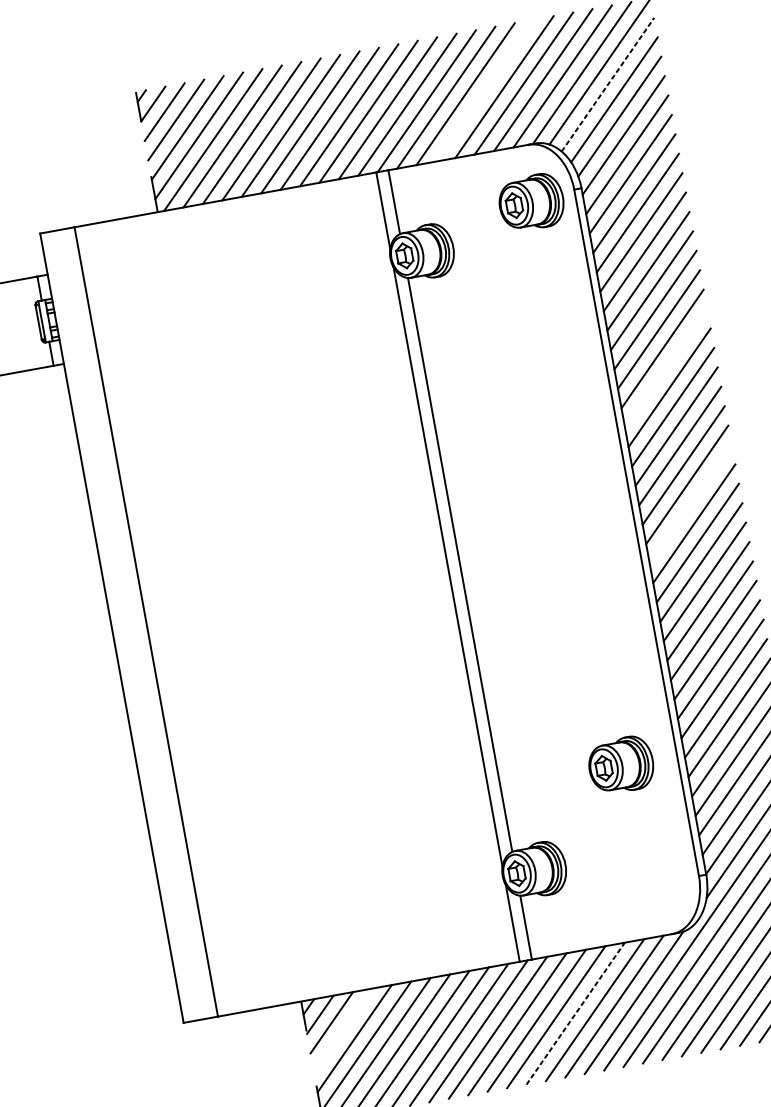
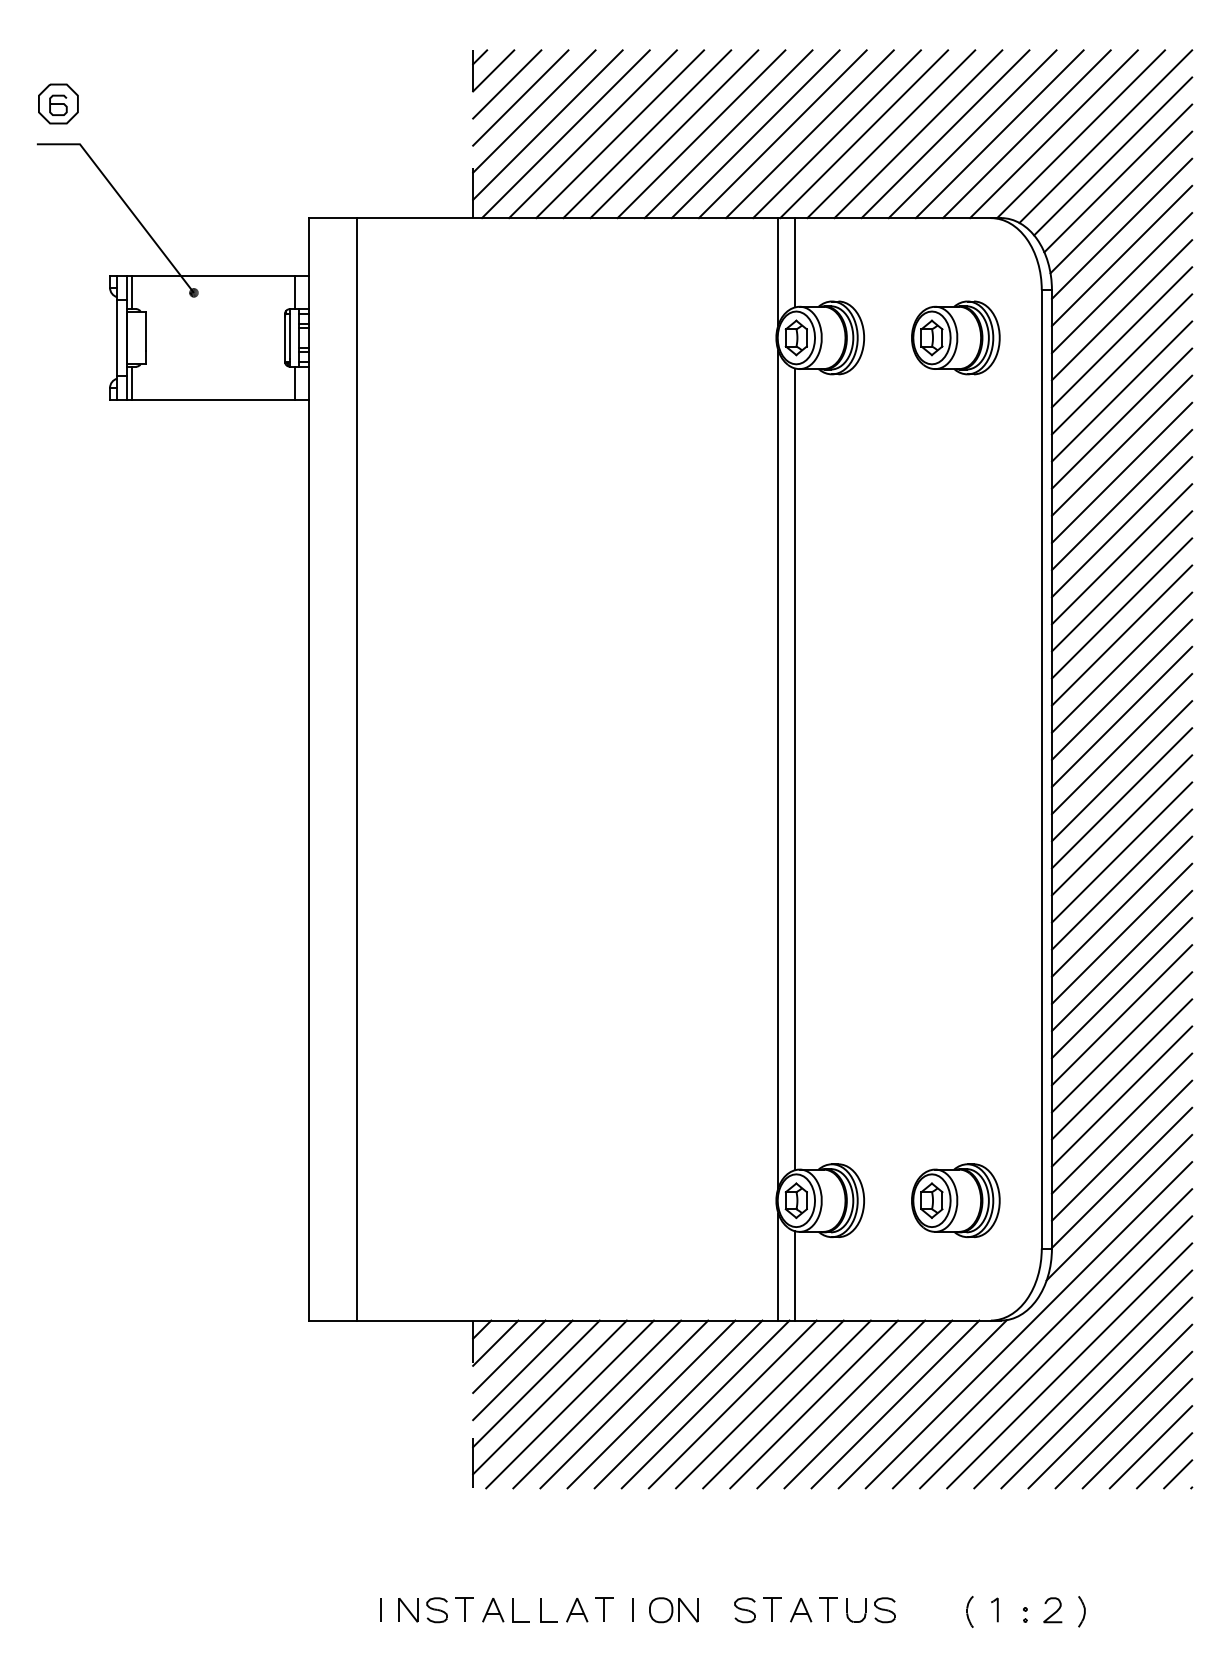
line: (608, 84) -> (1113, 156), dashed -> solid
line: (485, 90) -> (945, 134), added
part: (531, 202) -> (955, 337), moved
line: (665, 368) -> (1121, 554), added
line: (690, 503) -> (1121, 743), added
part: (620, 765) -> (955, 1200), moved
line: (575, 1013) -> (841, 1404), dashed -> solid
line: (343, 1030) -> (522, 1370), added

